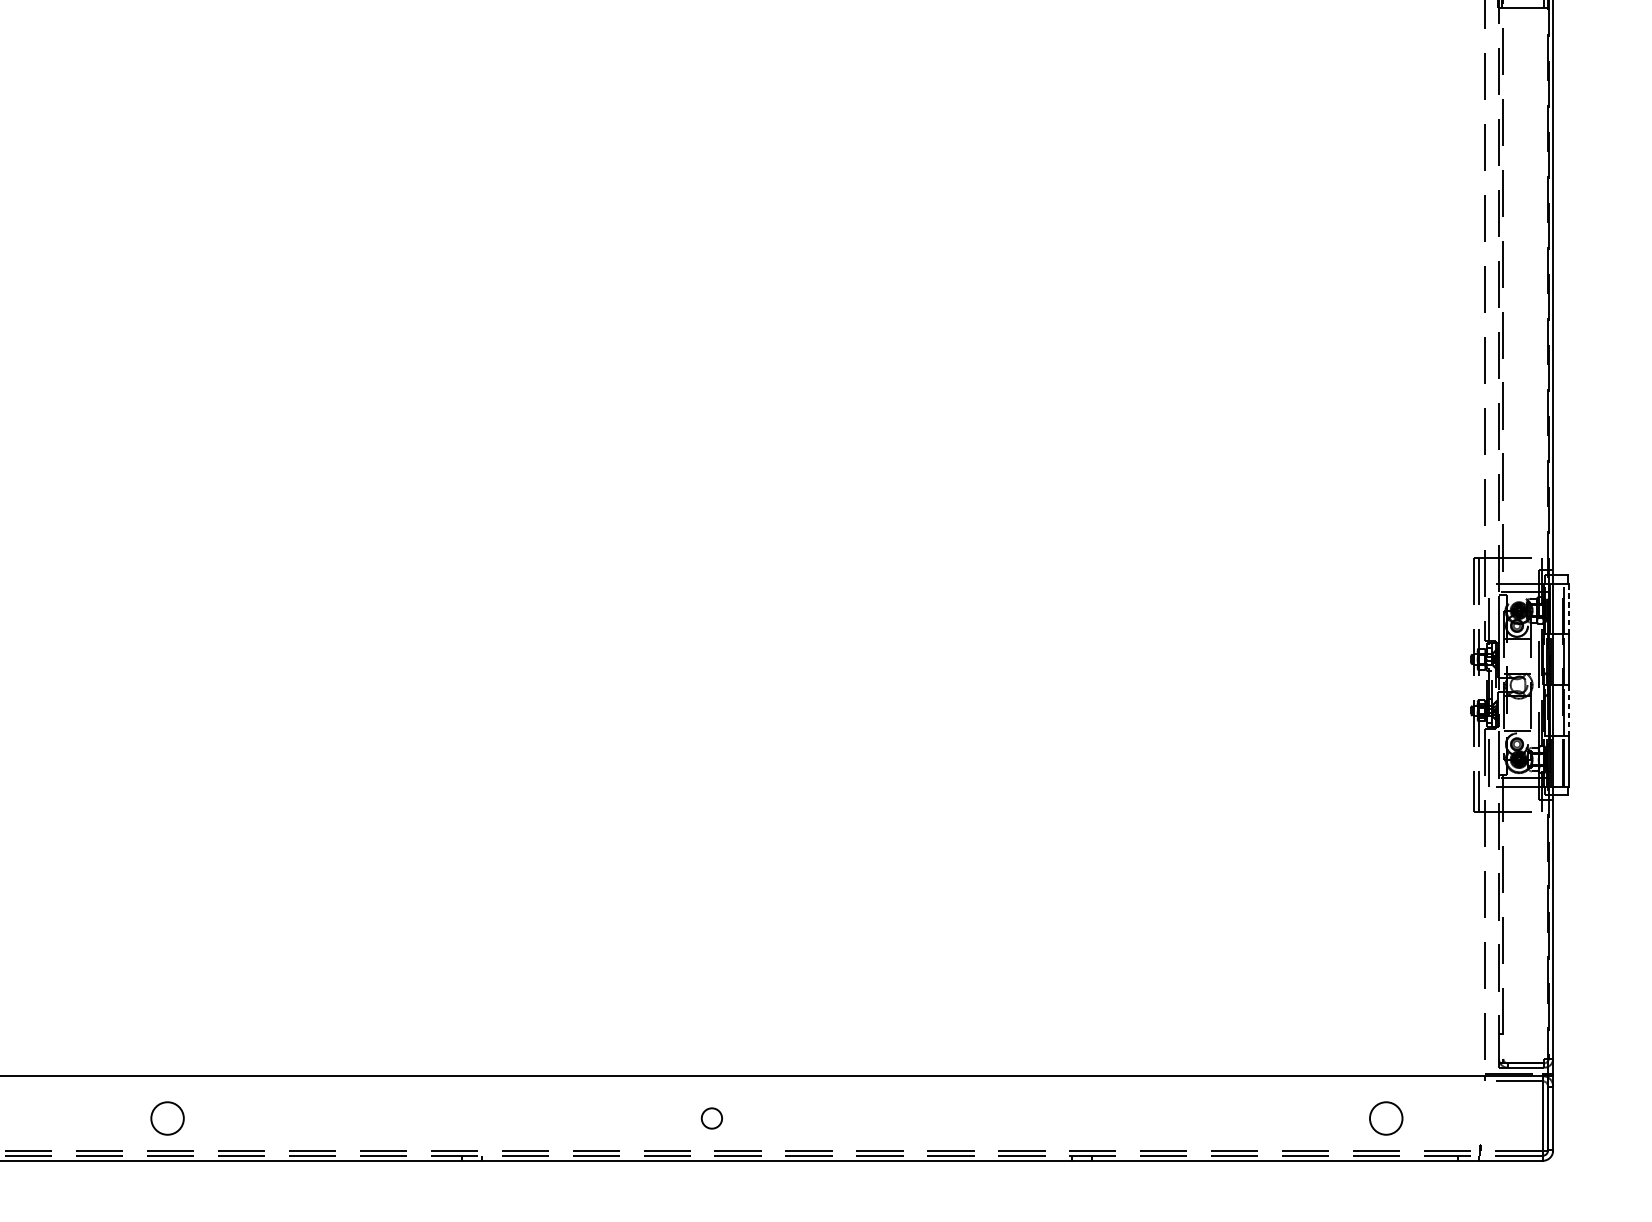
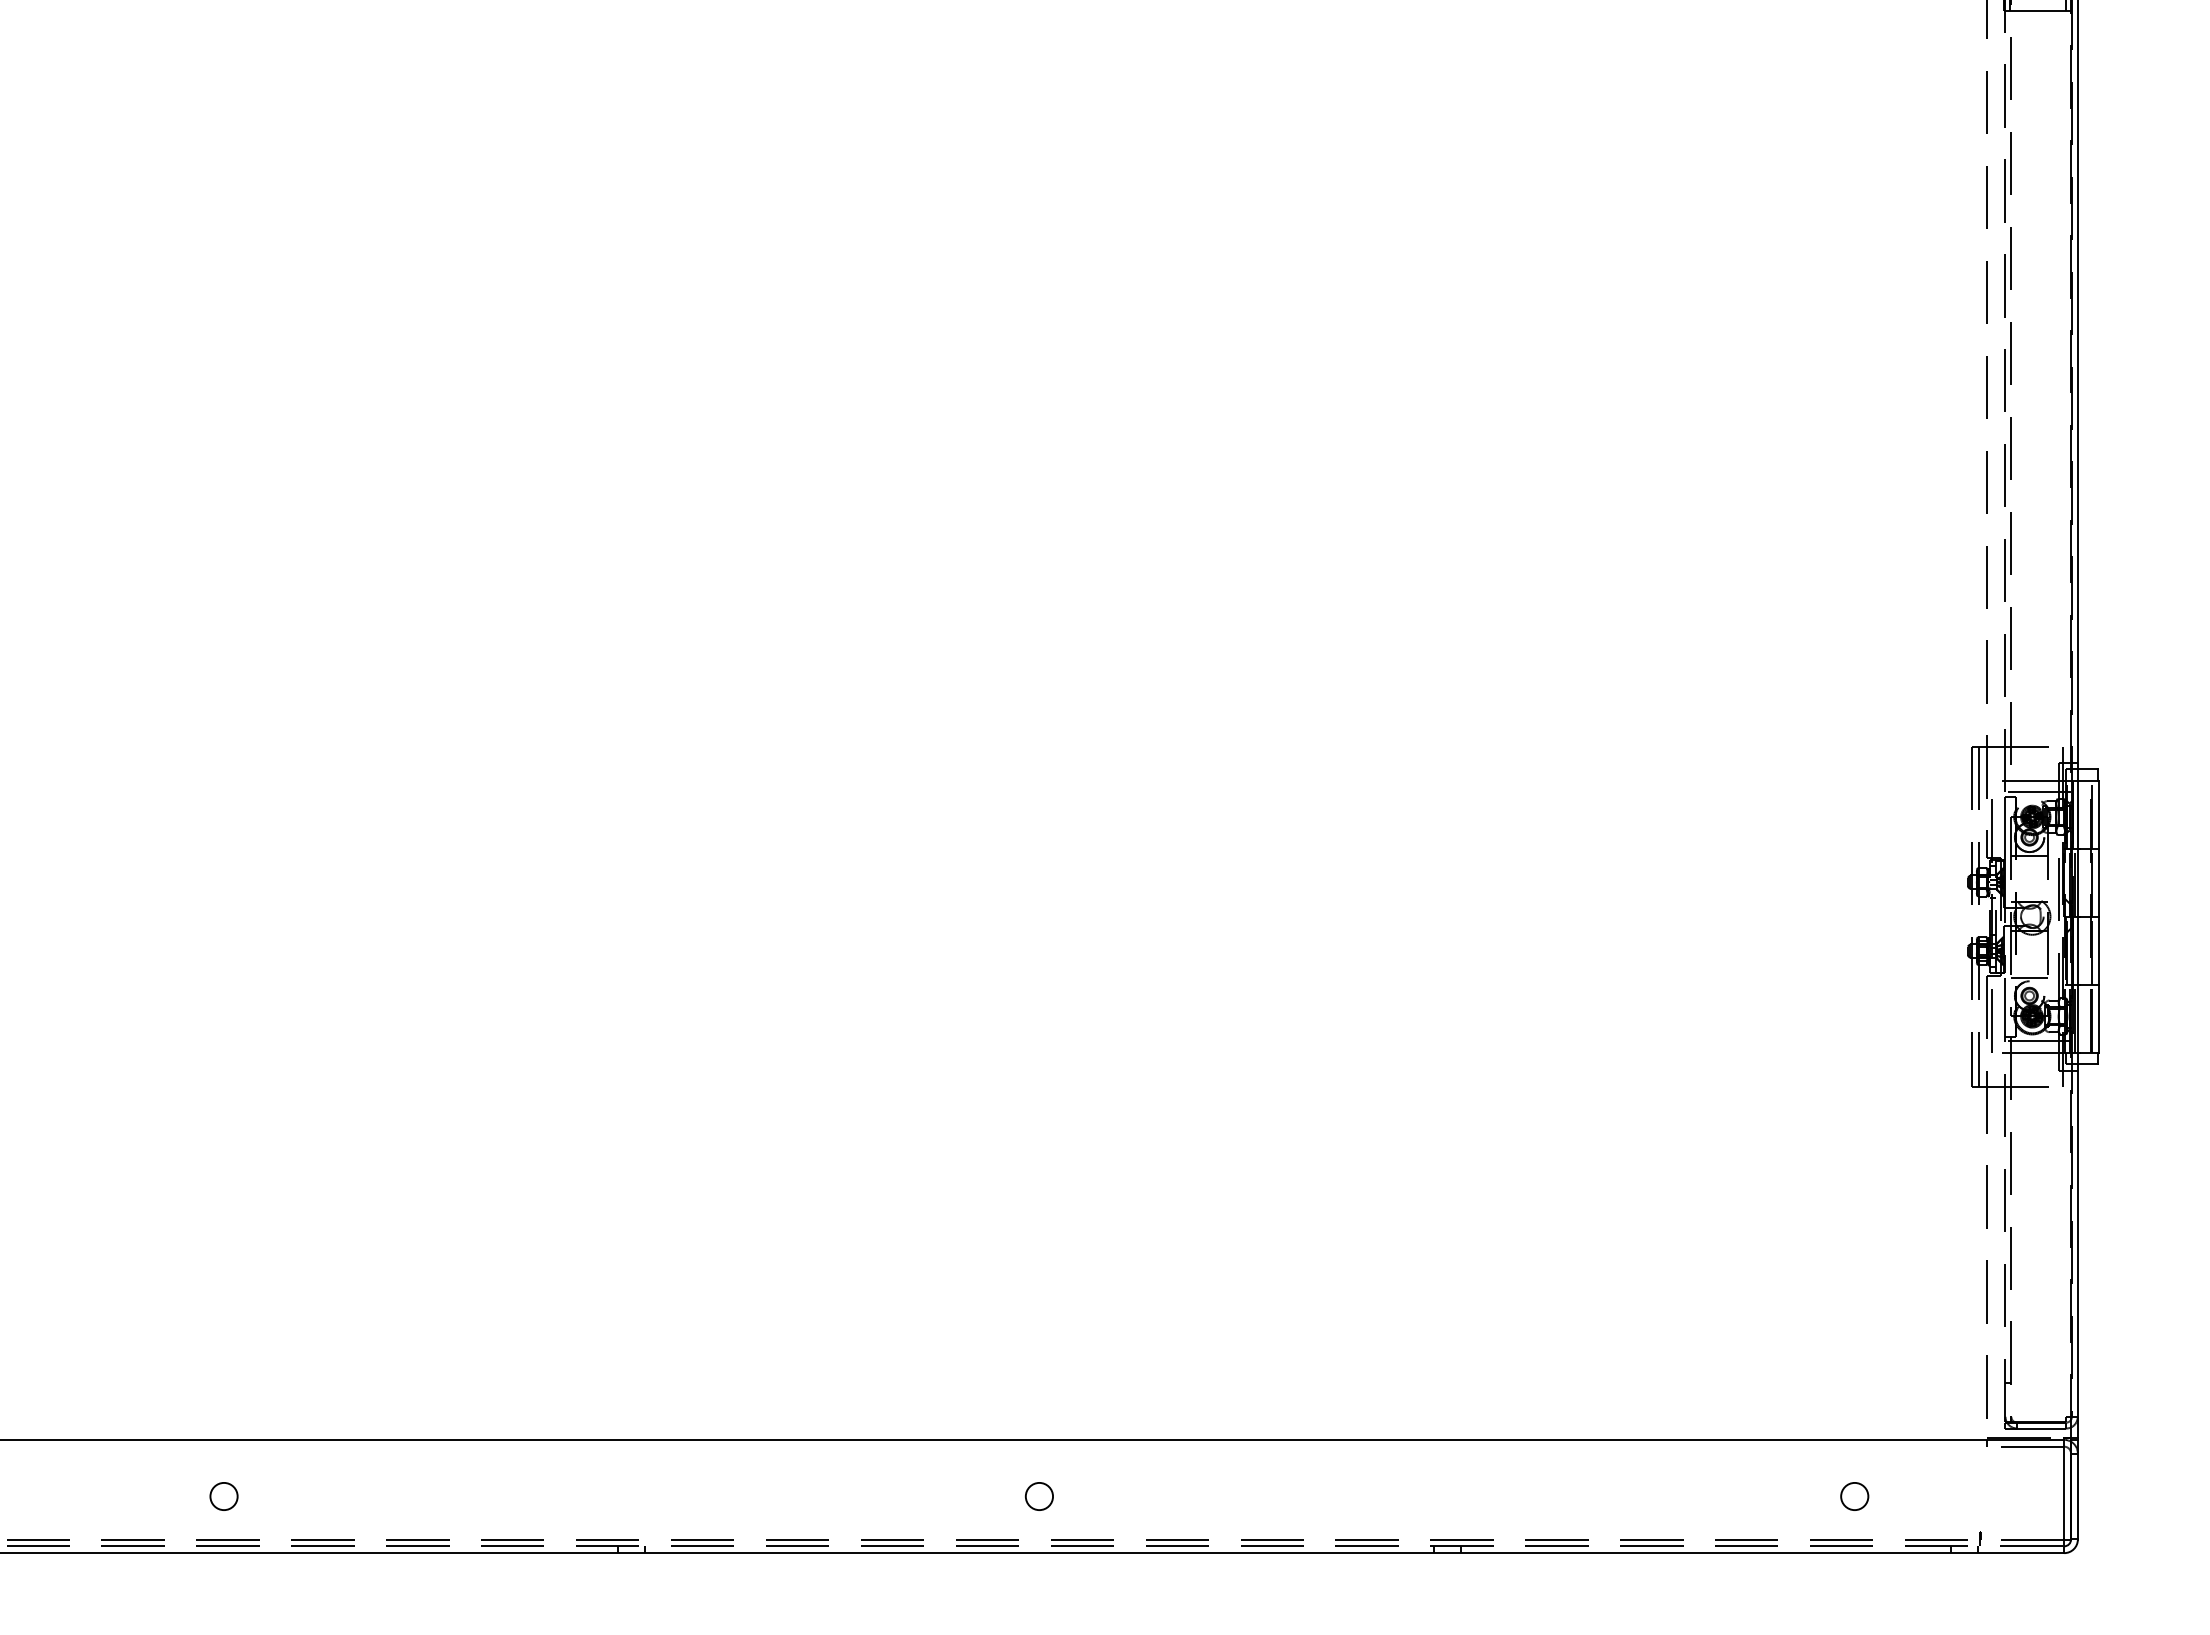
line: (1569, 608) -> (2099, 814), dashed -> solid
line: (1569, 710) -> (2099, 950), dashed -> solid
circle: (167, 1118) -> (223, 1496), size x0.62
circle: (711, 1118) -> (1038, 1496), moved
circle: (1386, 1118) -> (1854, 1496), size x0.62

